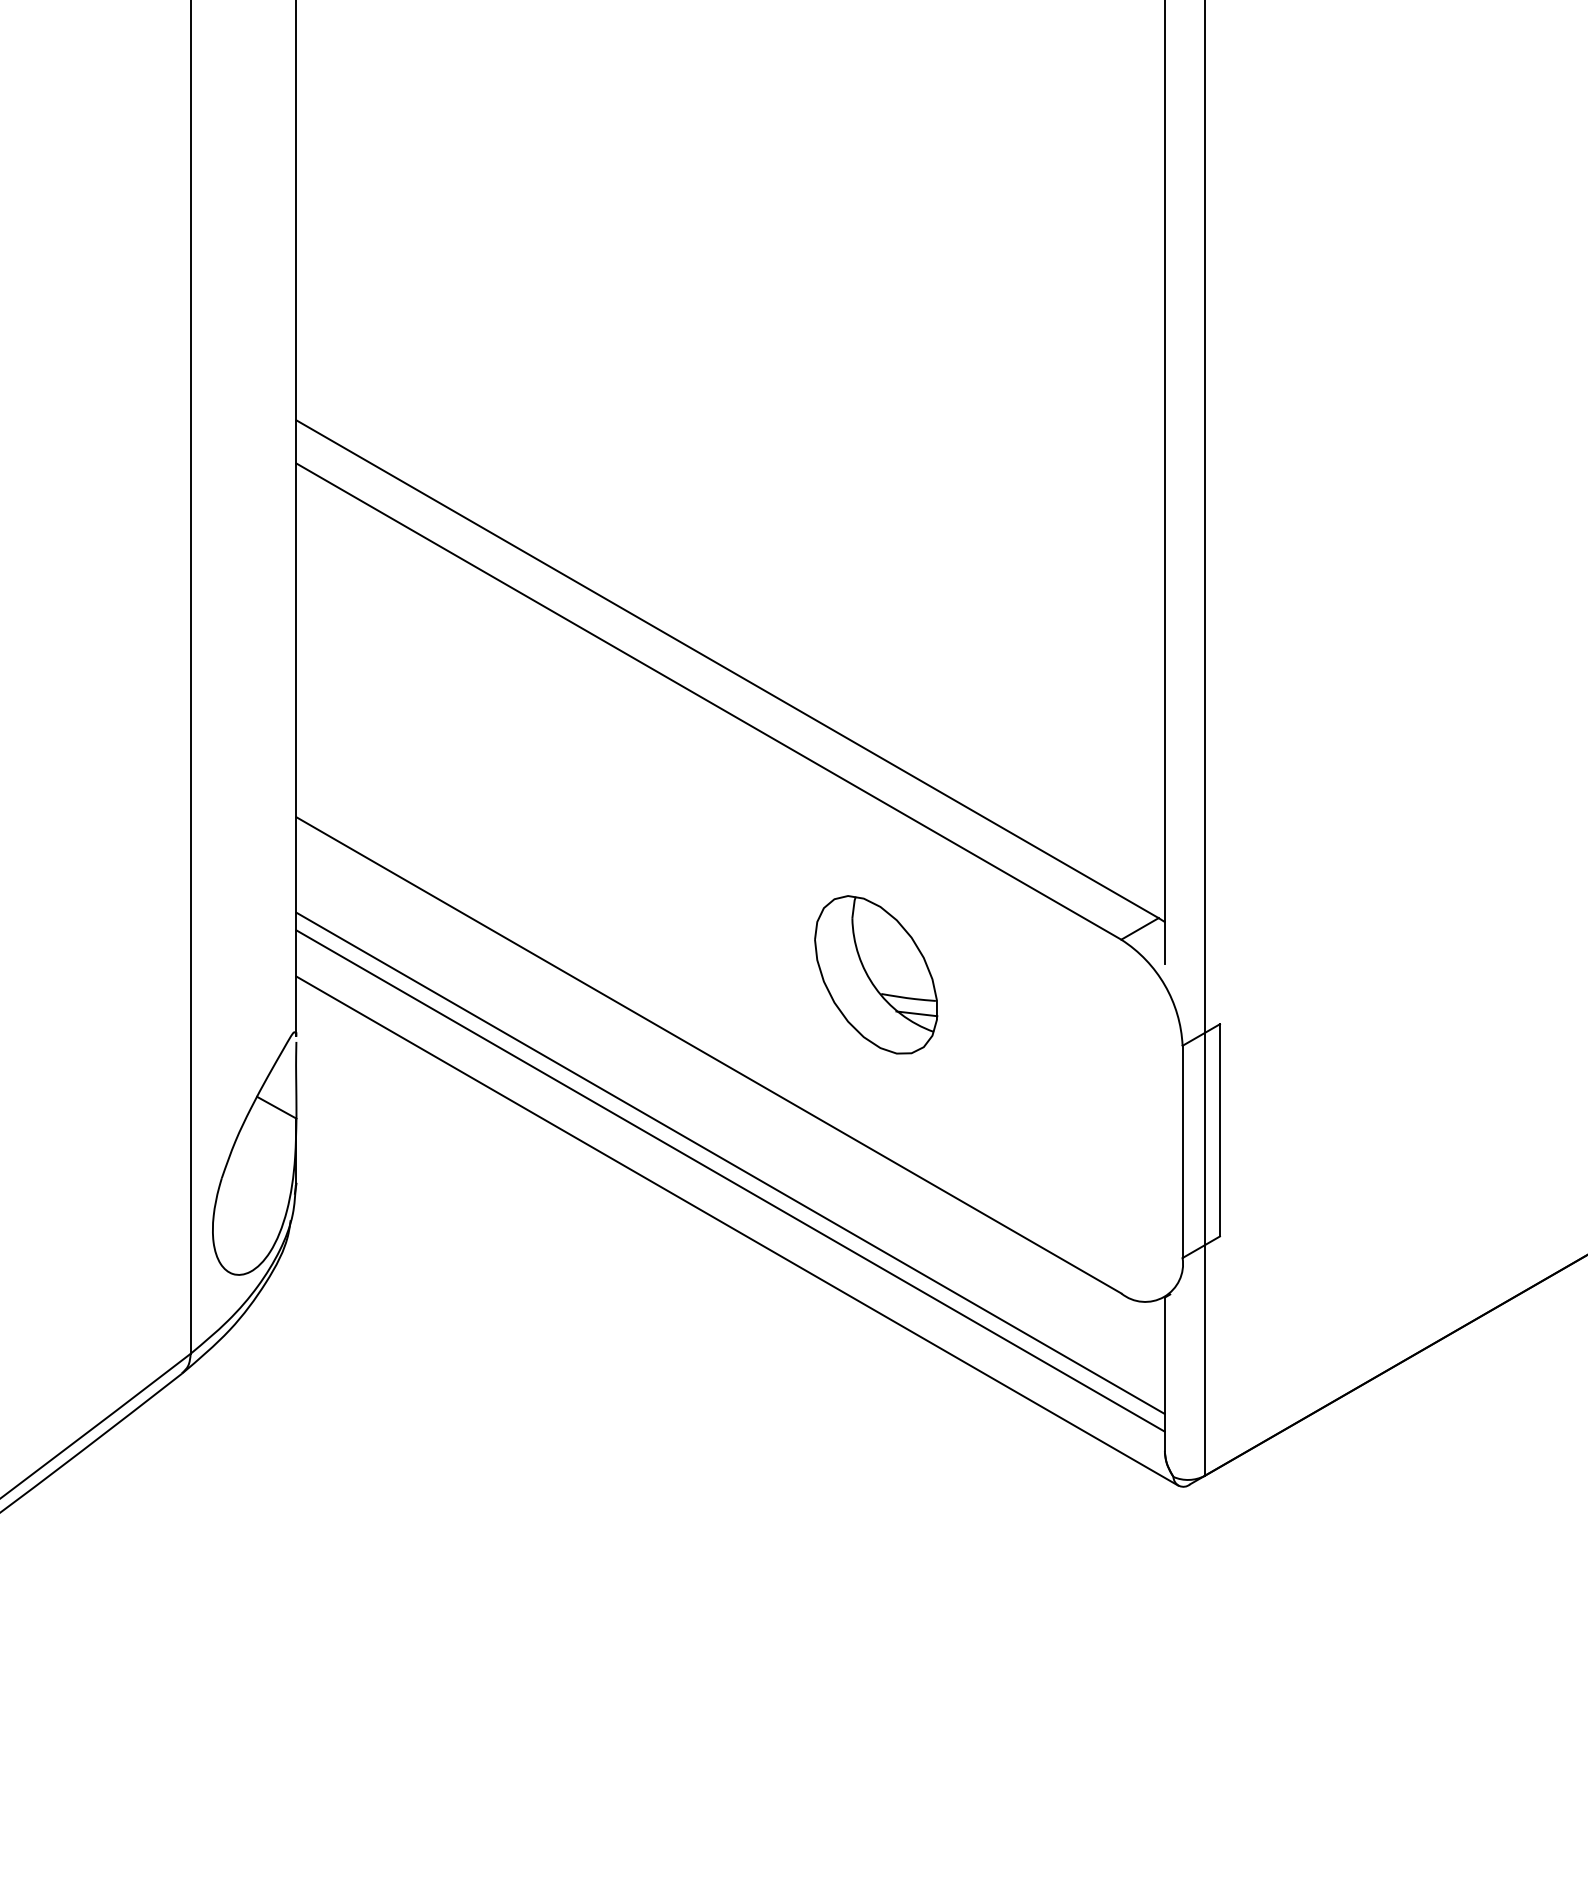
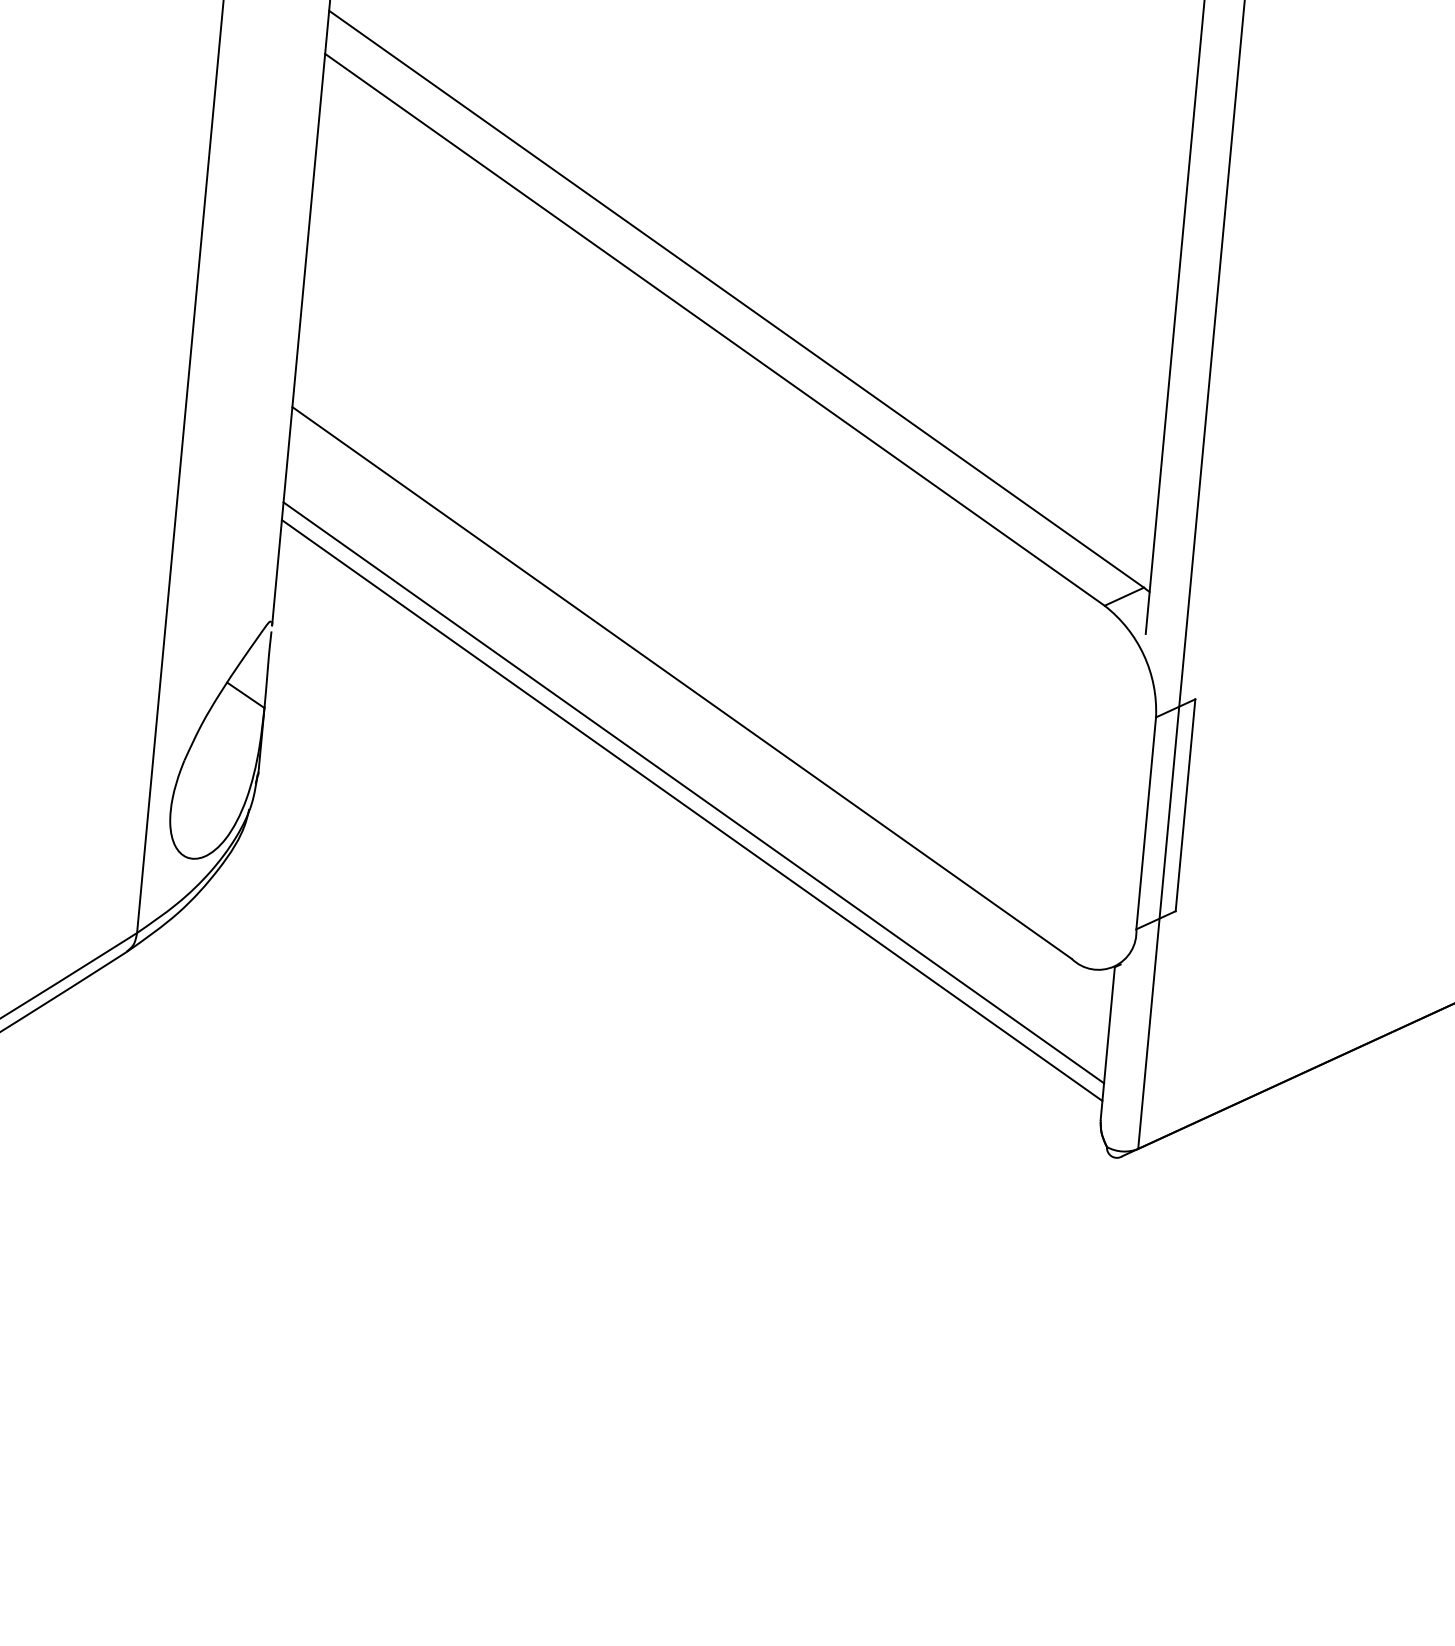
part: (876, 974) -> (856, 617), removed
line: (737, 1230) -> (694, 860), removed

